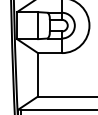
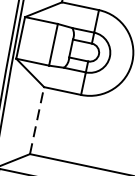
line: (38, 74) -> (37, 120), solid -> dashed

